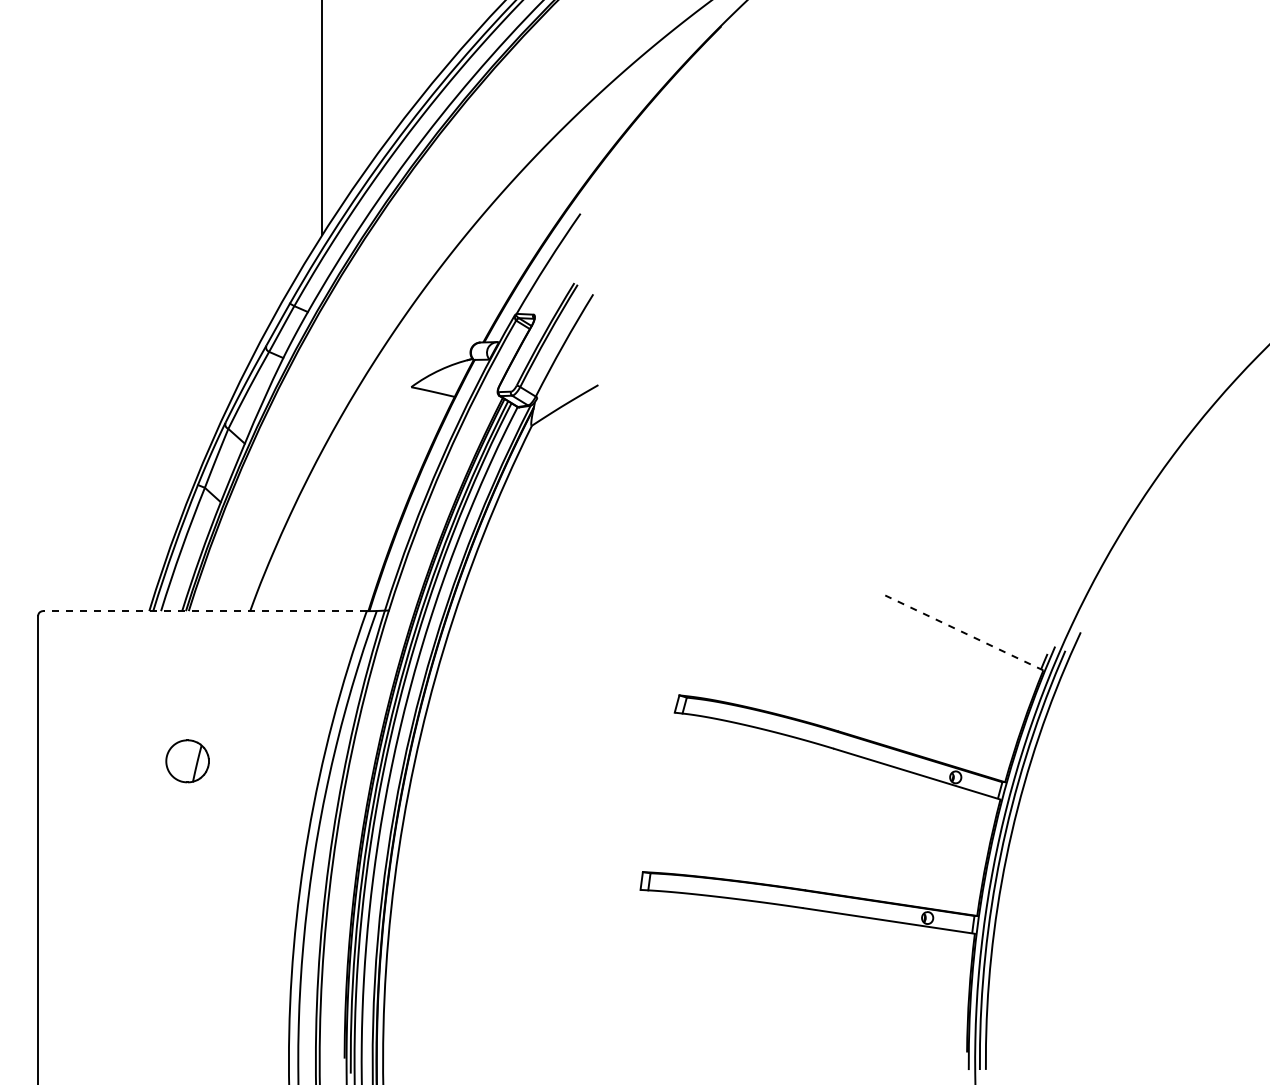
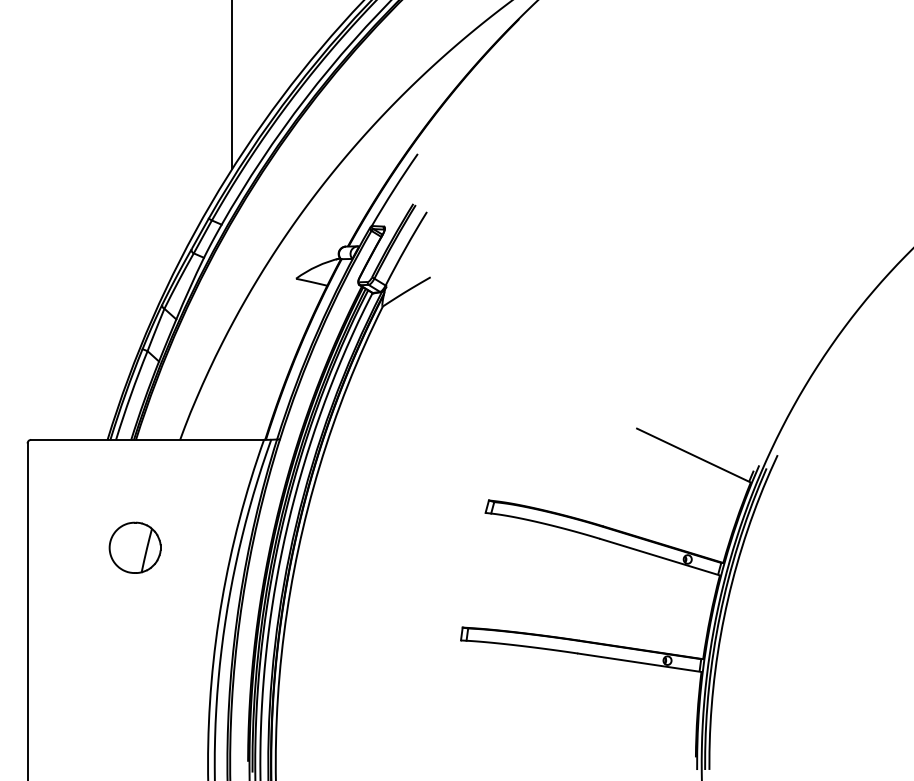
line: (204, 611) -> (147, 440), dashed -> solid
line: (963, 632) -> (693, 455), dashed -> solid
part: (187, 761) -> (135, 548), size x1.67

